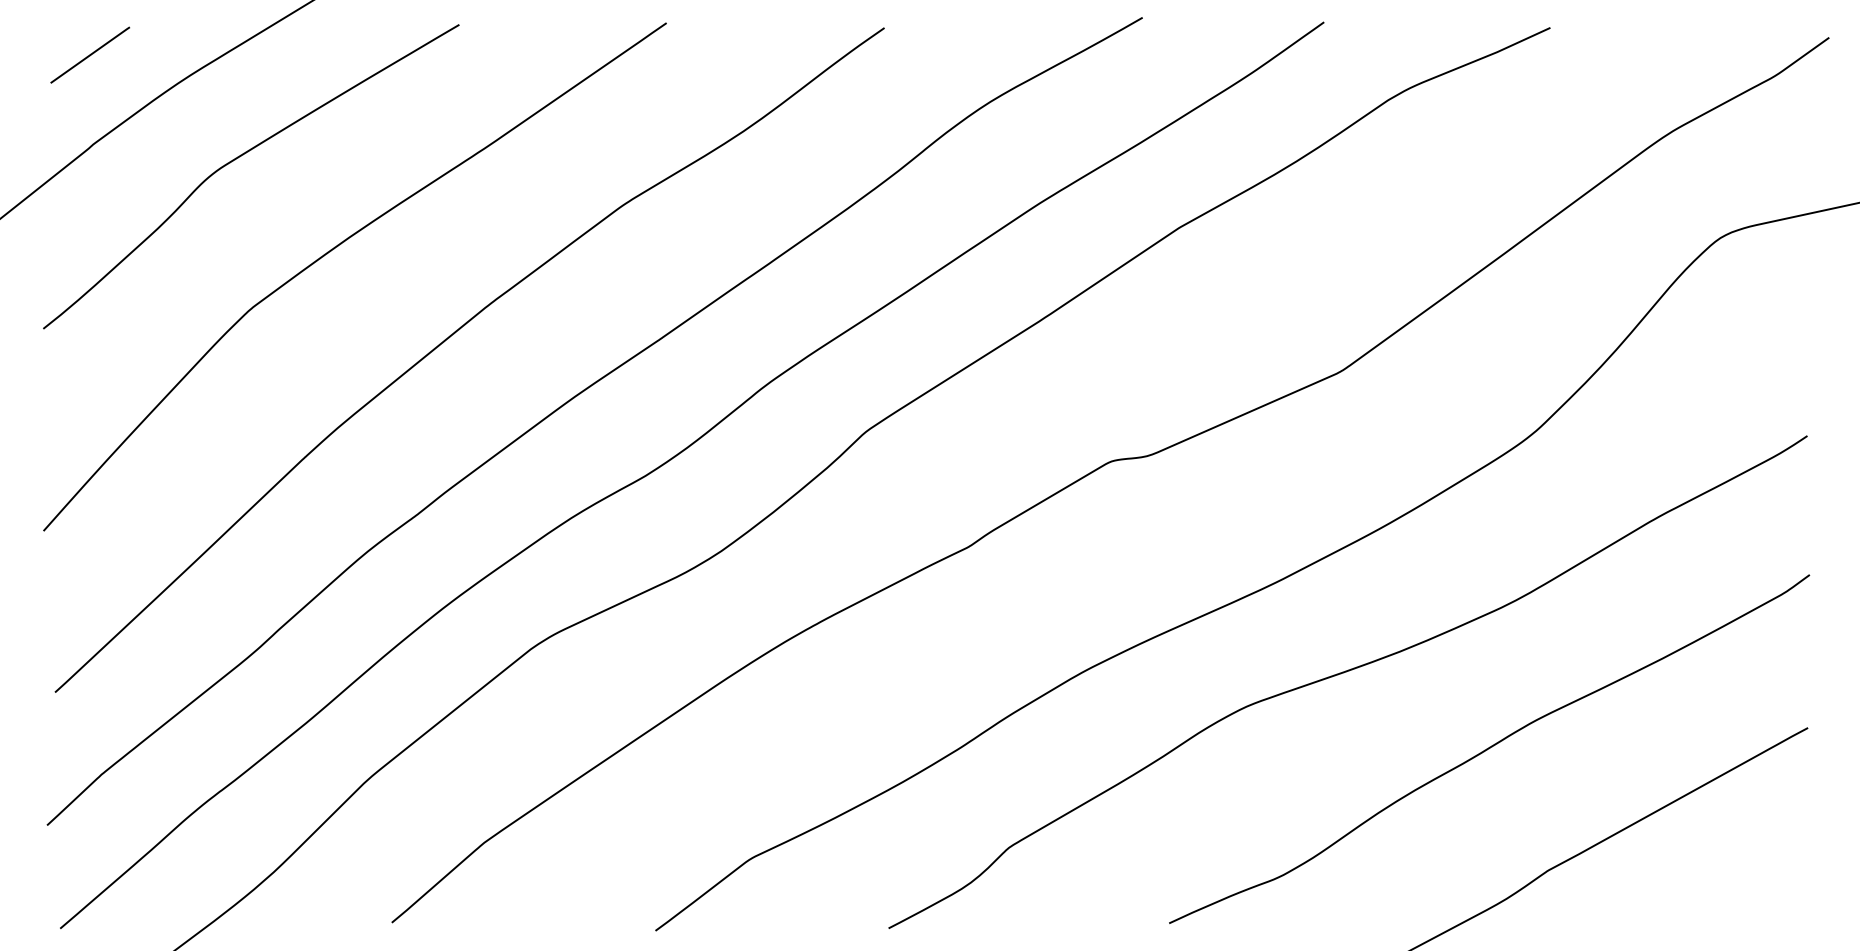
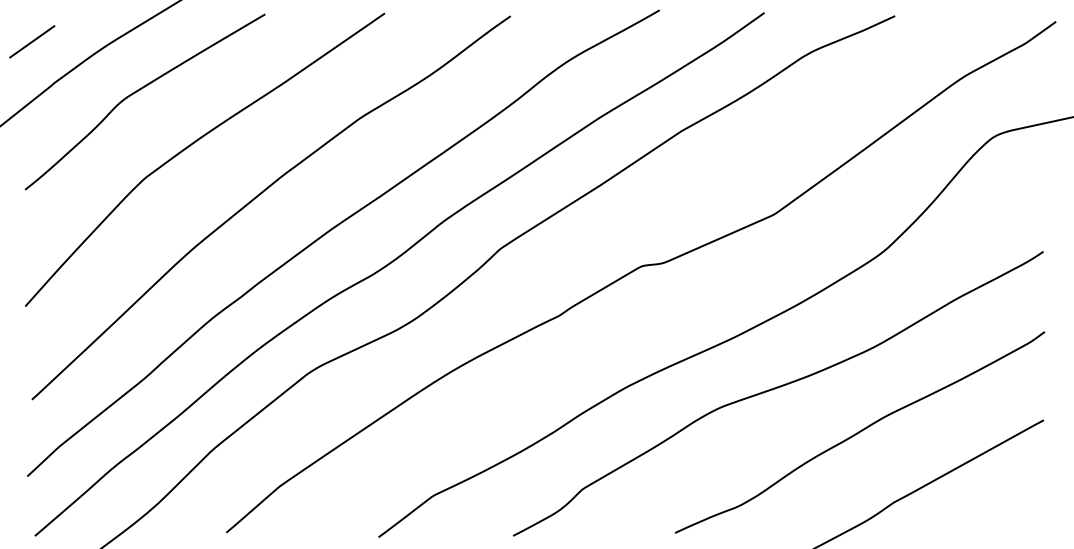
line: (90, 54) -> (32, 41), moved

